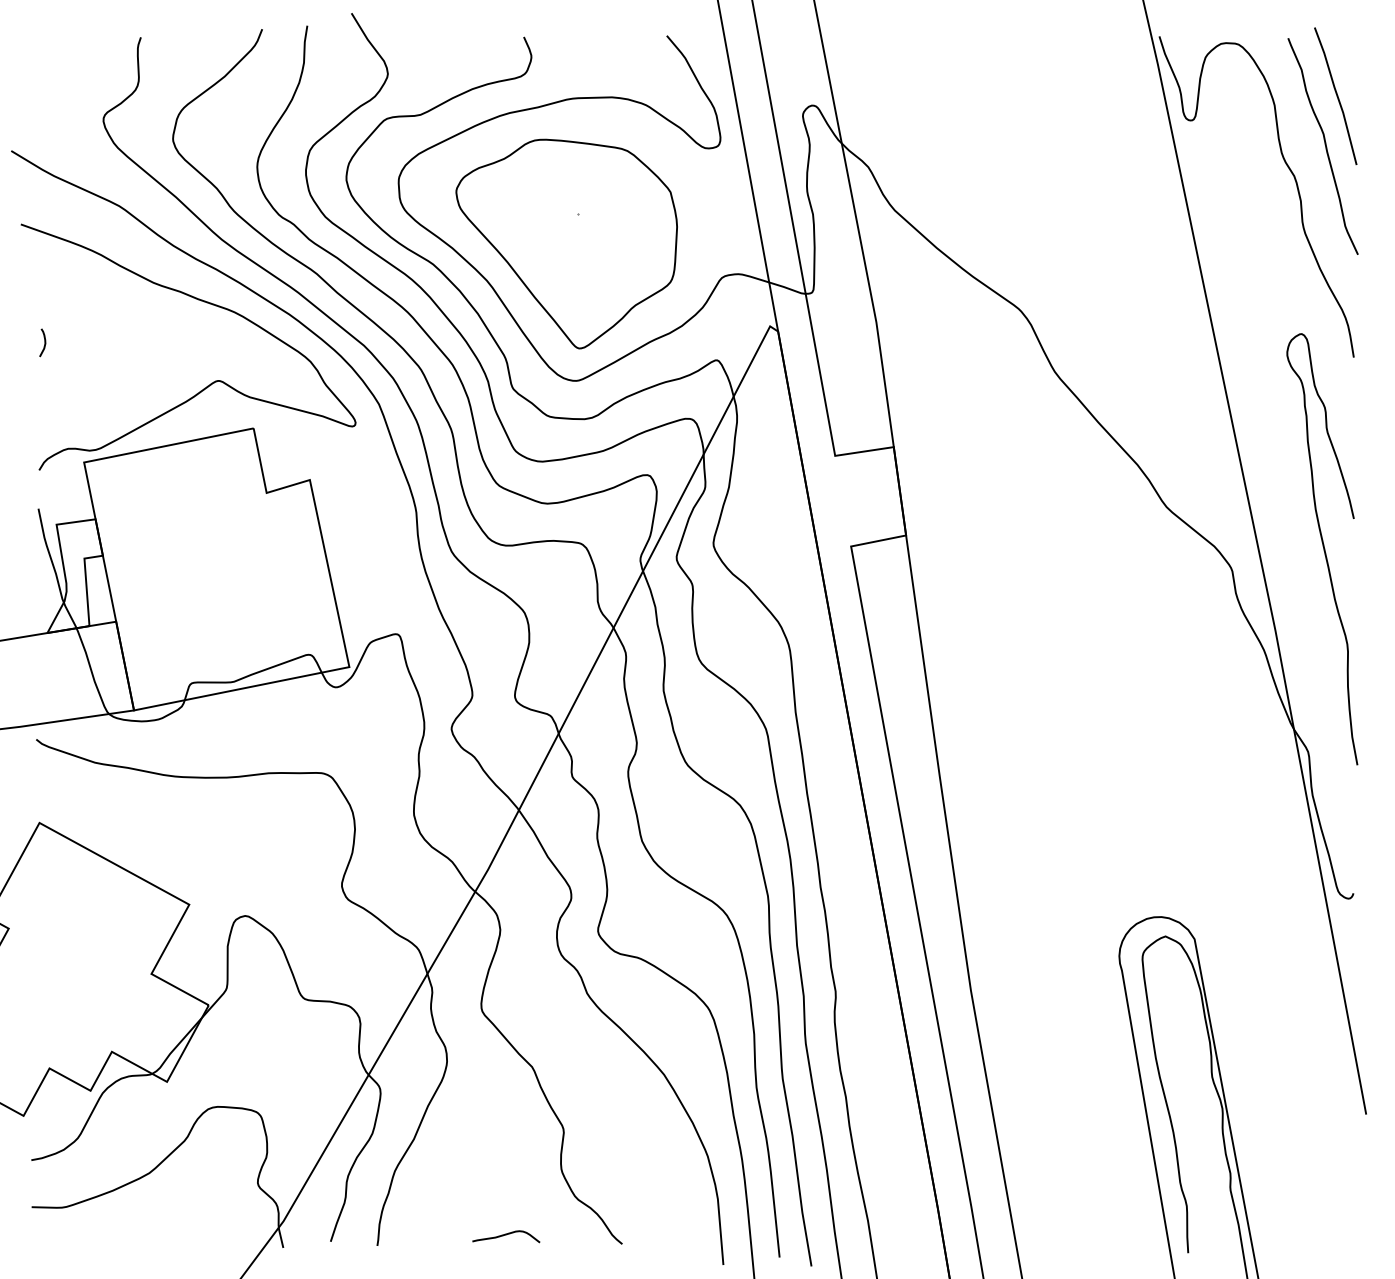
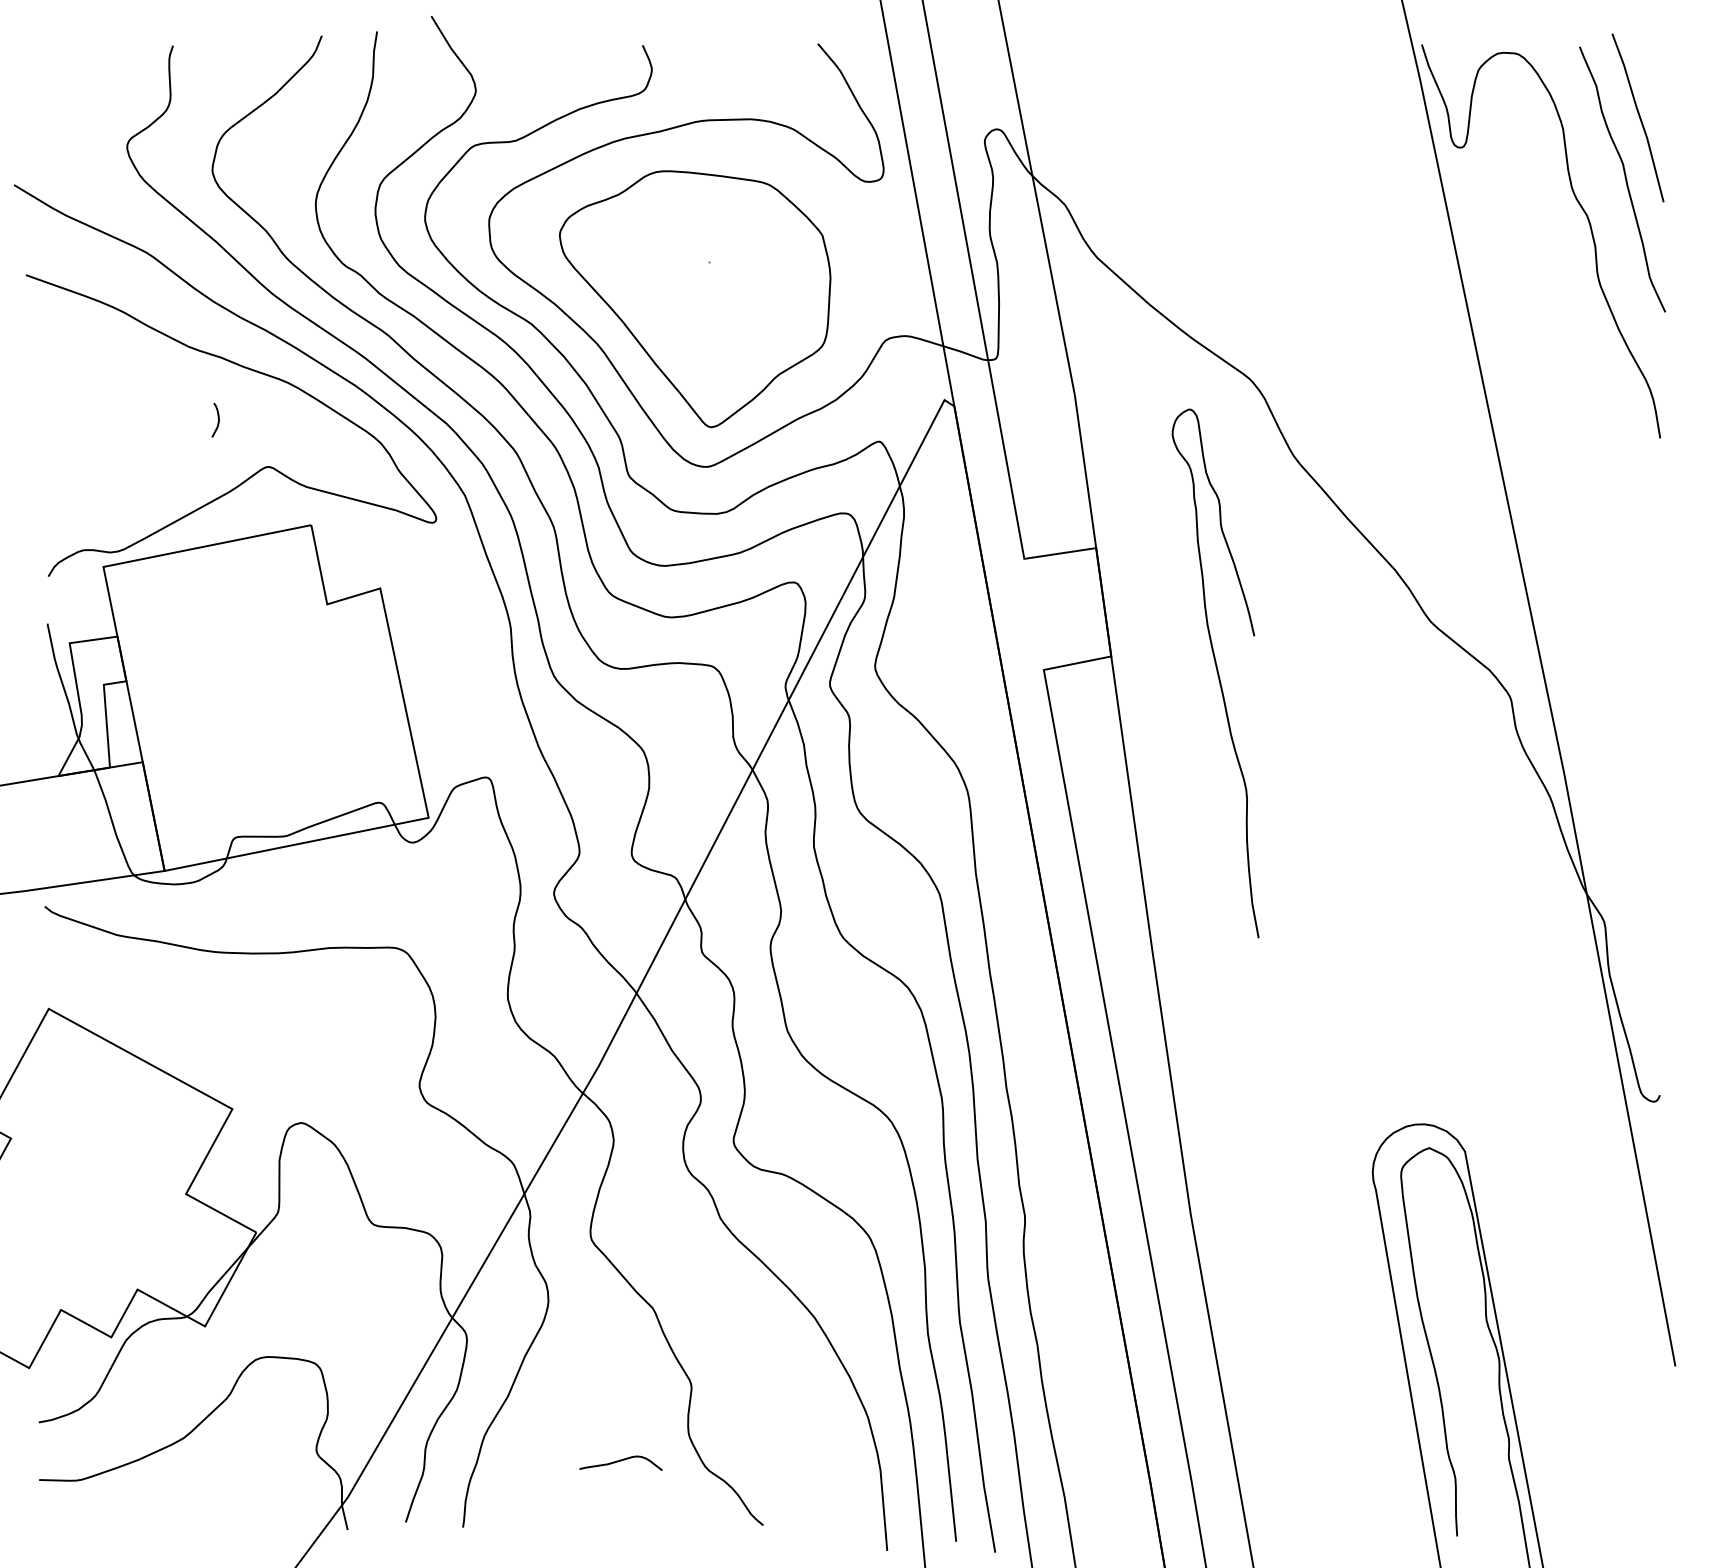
curve: (44, 340) -> (217, 417), moved
curve: (1323, 549) -> (1217, 673), moved
curve: (505, 1235) -> (620, 1461), moved

